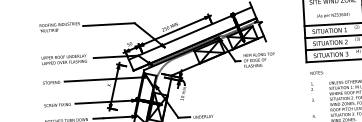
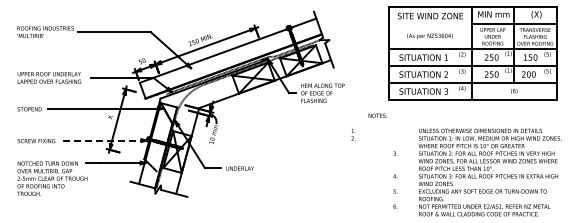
text: (316, 72) -> (377, 115), moved
text: (312, 86) -> (353, 134), moved
line: (105, 102) -> (104, 140), solid -> dashed

